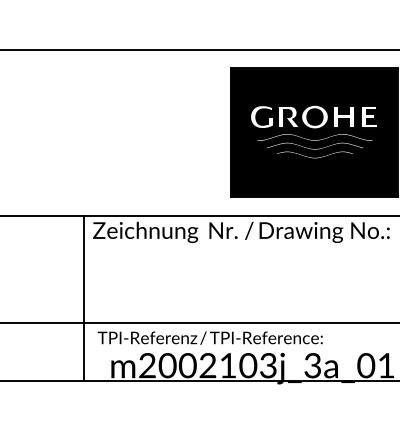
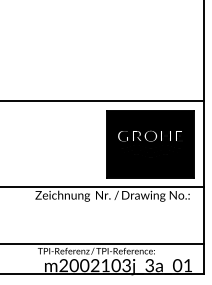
line: (83, 298) -> (30, 230), removed

